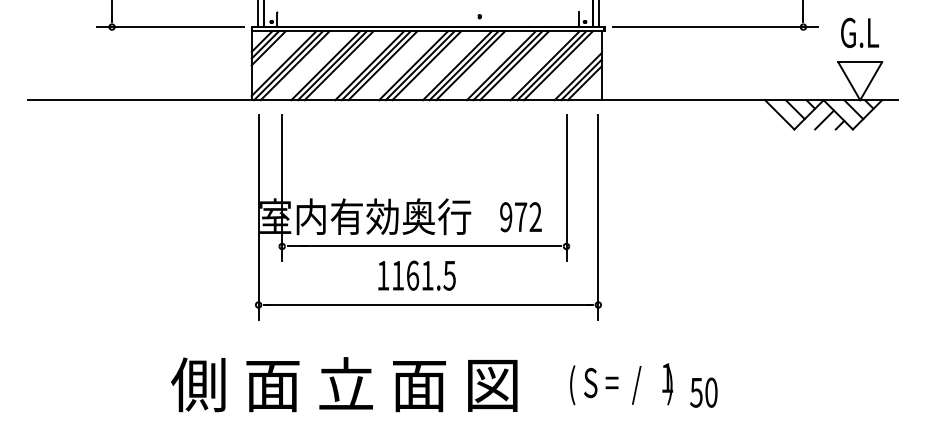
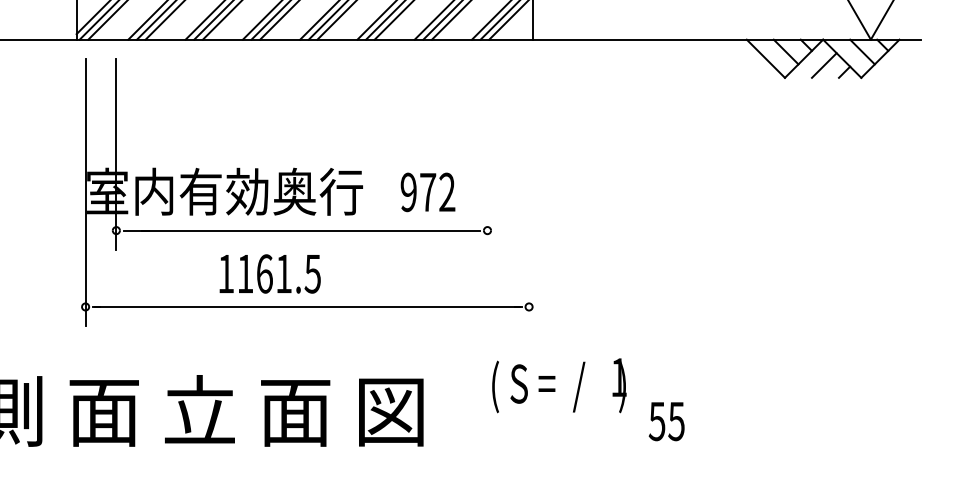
line: (566, 187) -> (487, 153), removed
line: (598, 216) -> (529, 191), removed
text: (416, 275) -> (269, 273), moved
text: (621, 384) -> (559, 385), moved
text: (711, 392) -> (676, 421), 50 -> 55

